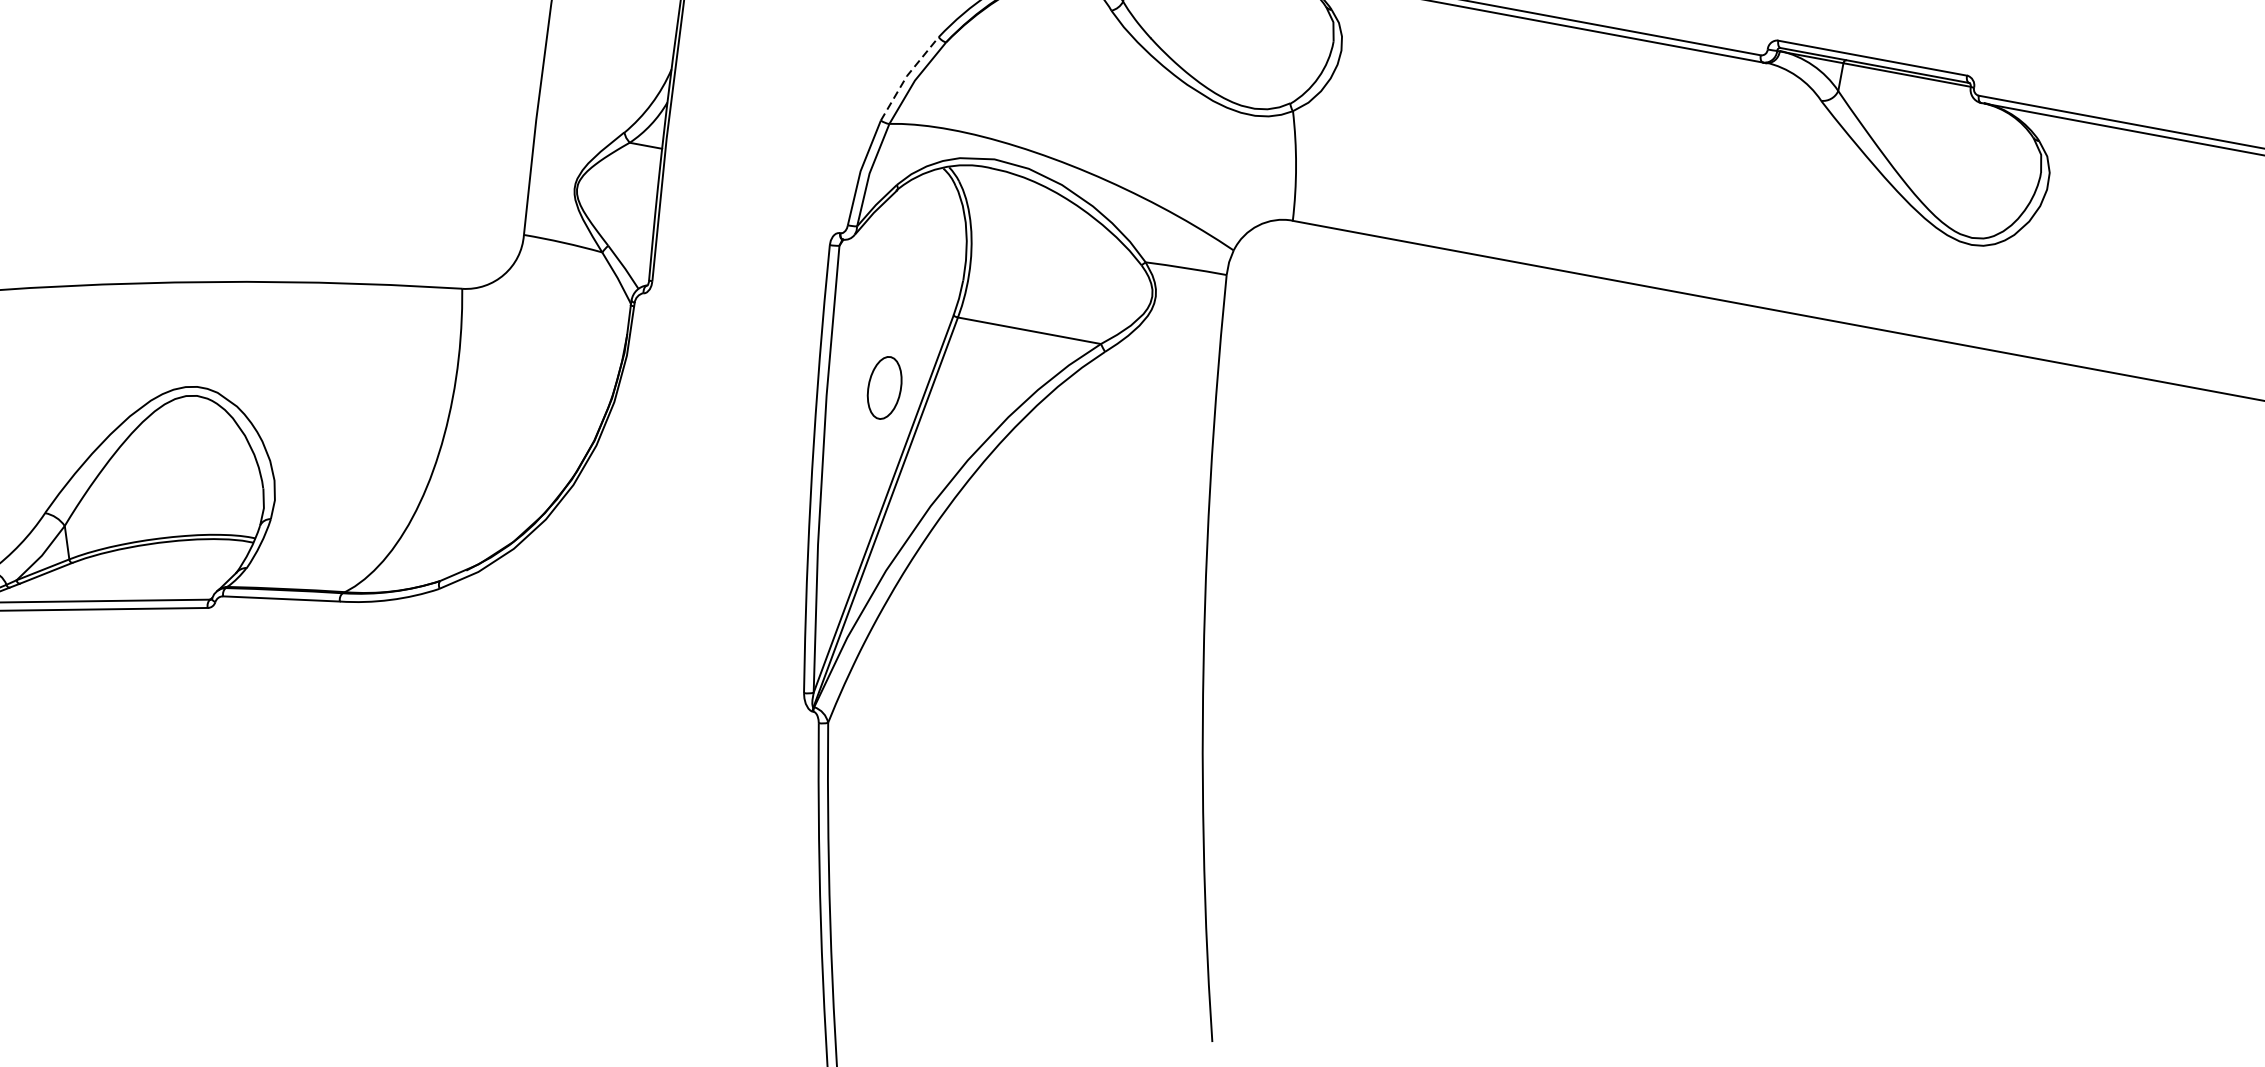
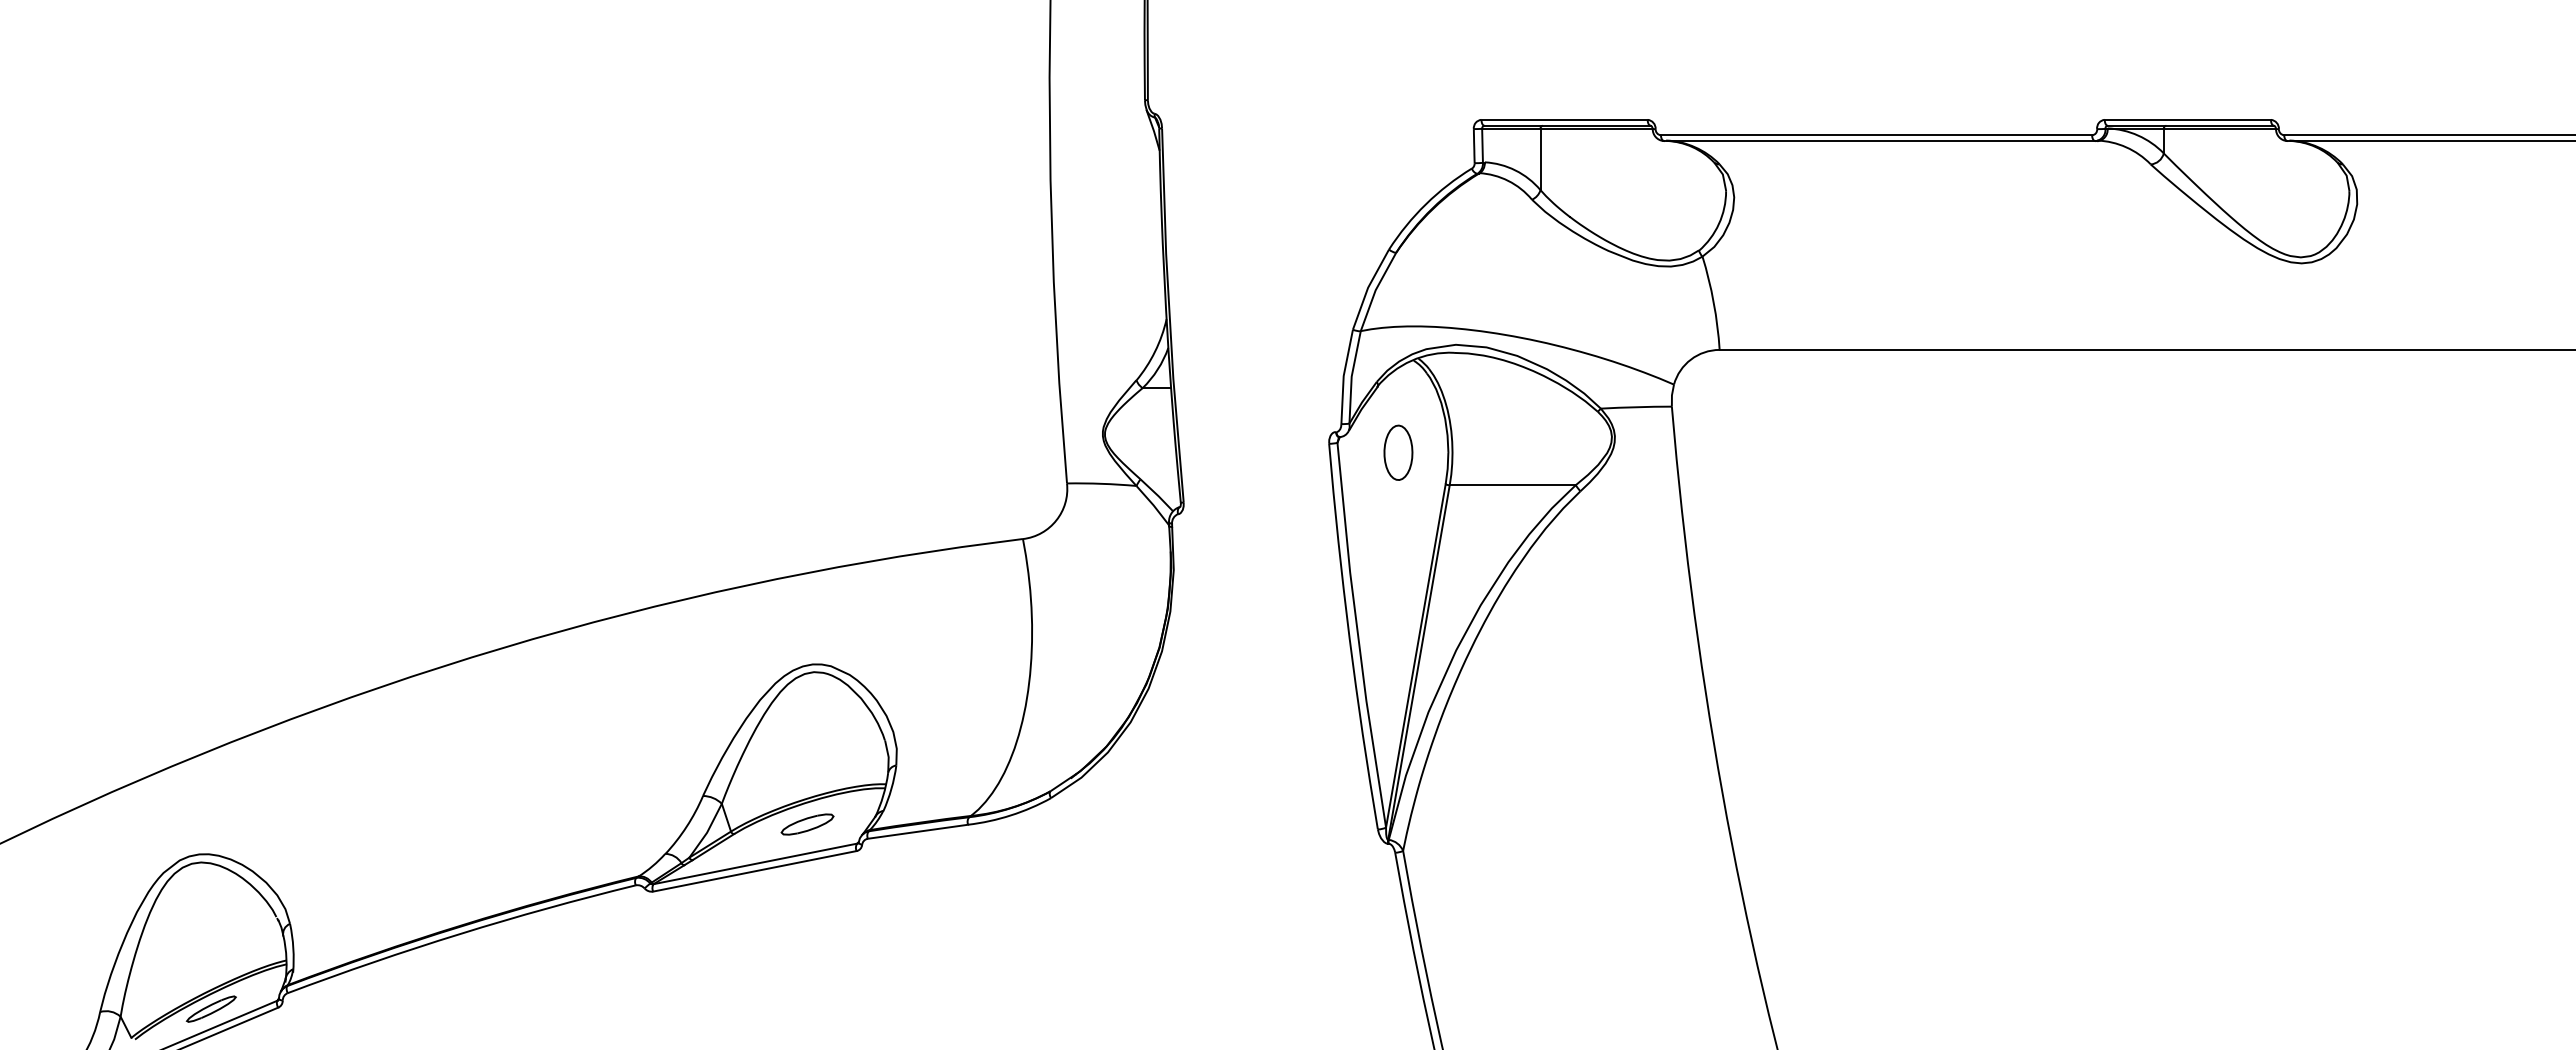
line: (907, 75) -> (1368, 287), dashed -> solid
part: (884, 387) -> (1398, 452), moved
part: (157, 567) -> (807, 824), added

